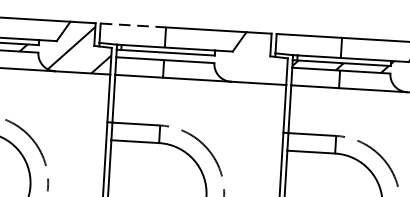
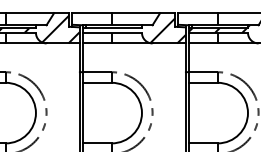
line: (134, 26) -> (92, 13), dashed -> solid
hatch: (200, 58) -> (133, 30), added

